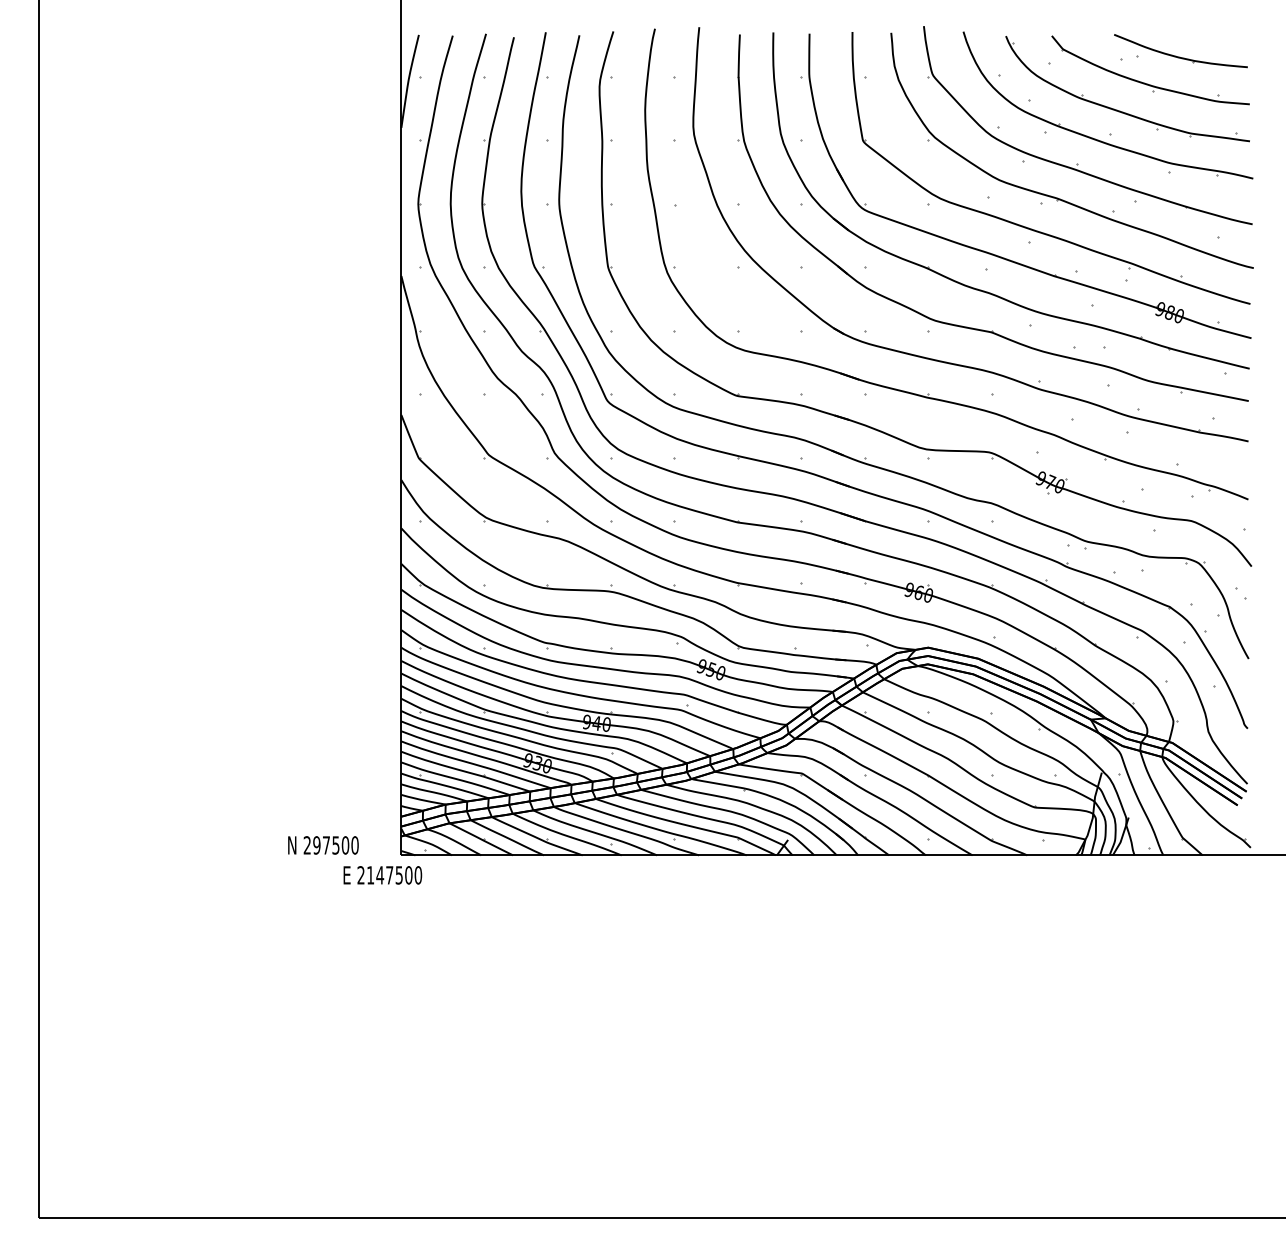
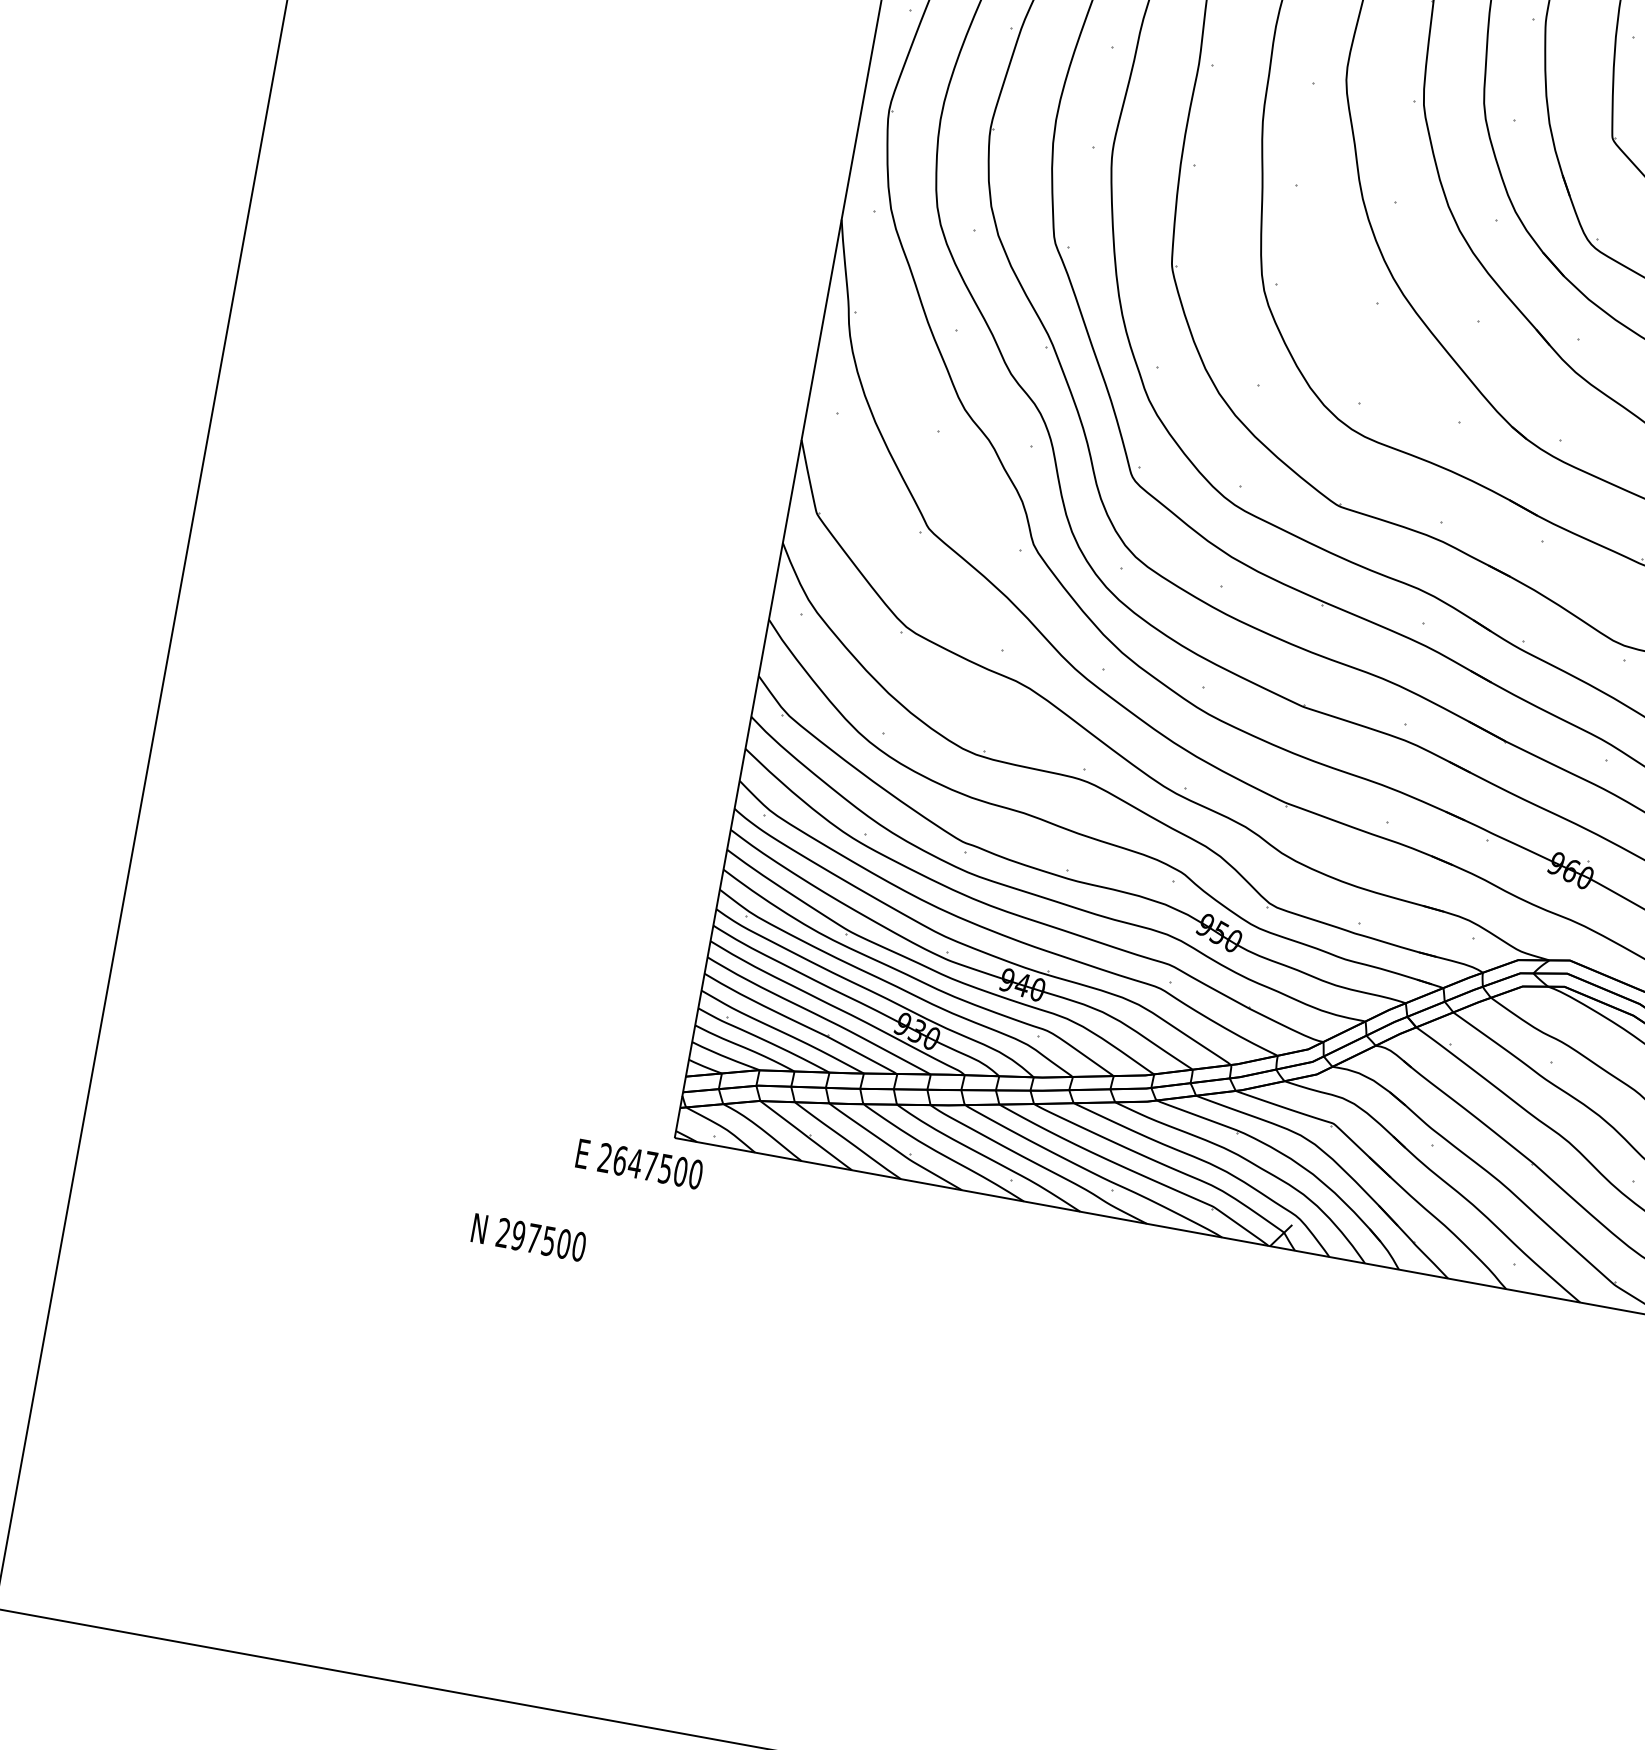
text: (323, 845) -> (529, 1237), moved
text: (370, 875) -> (619, 1160), 2147500 -> 2647500

